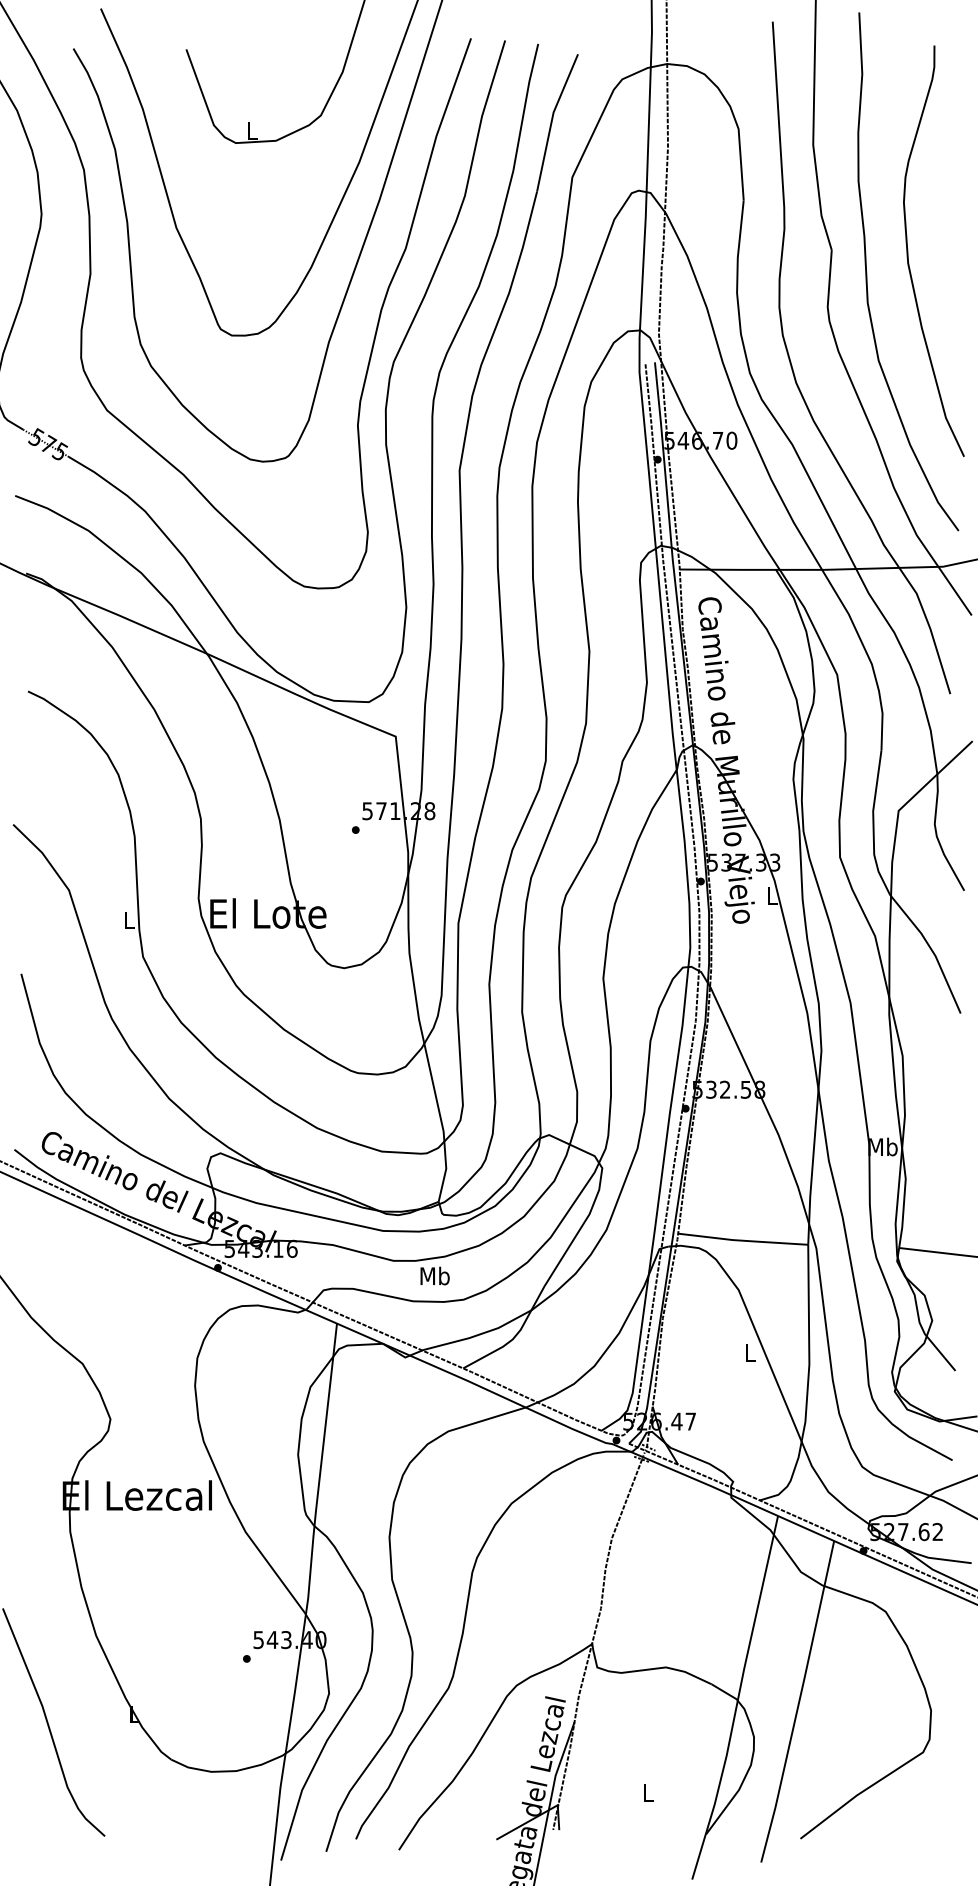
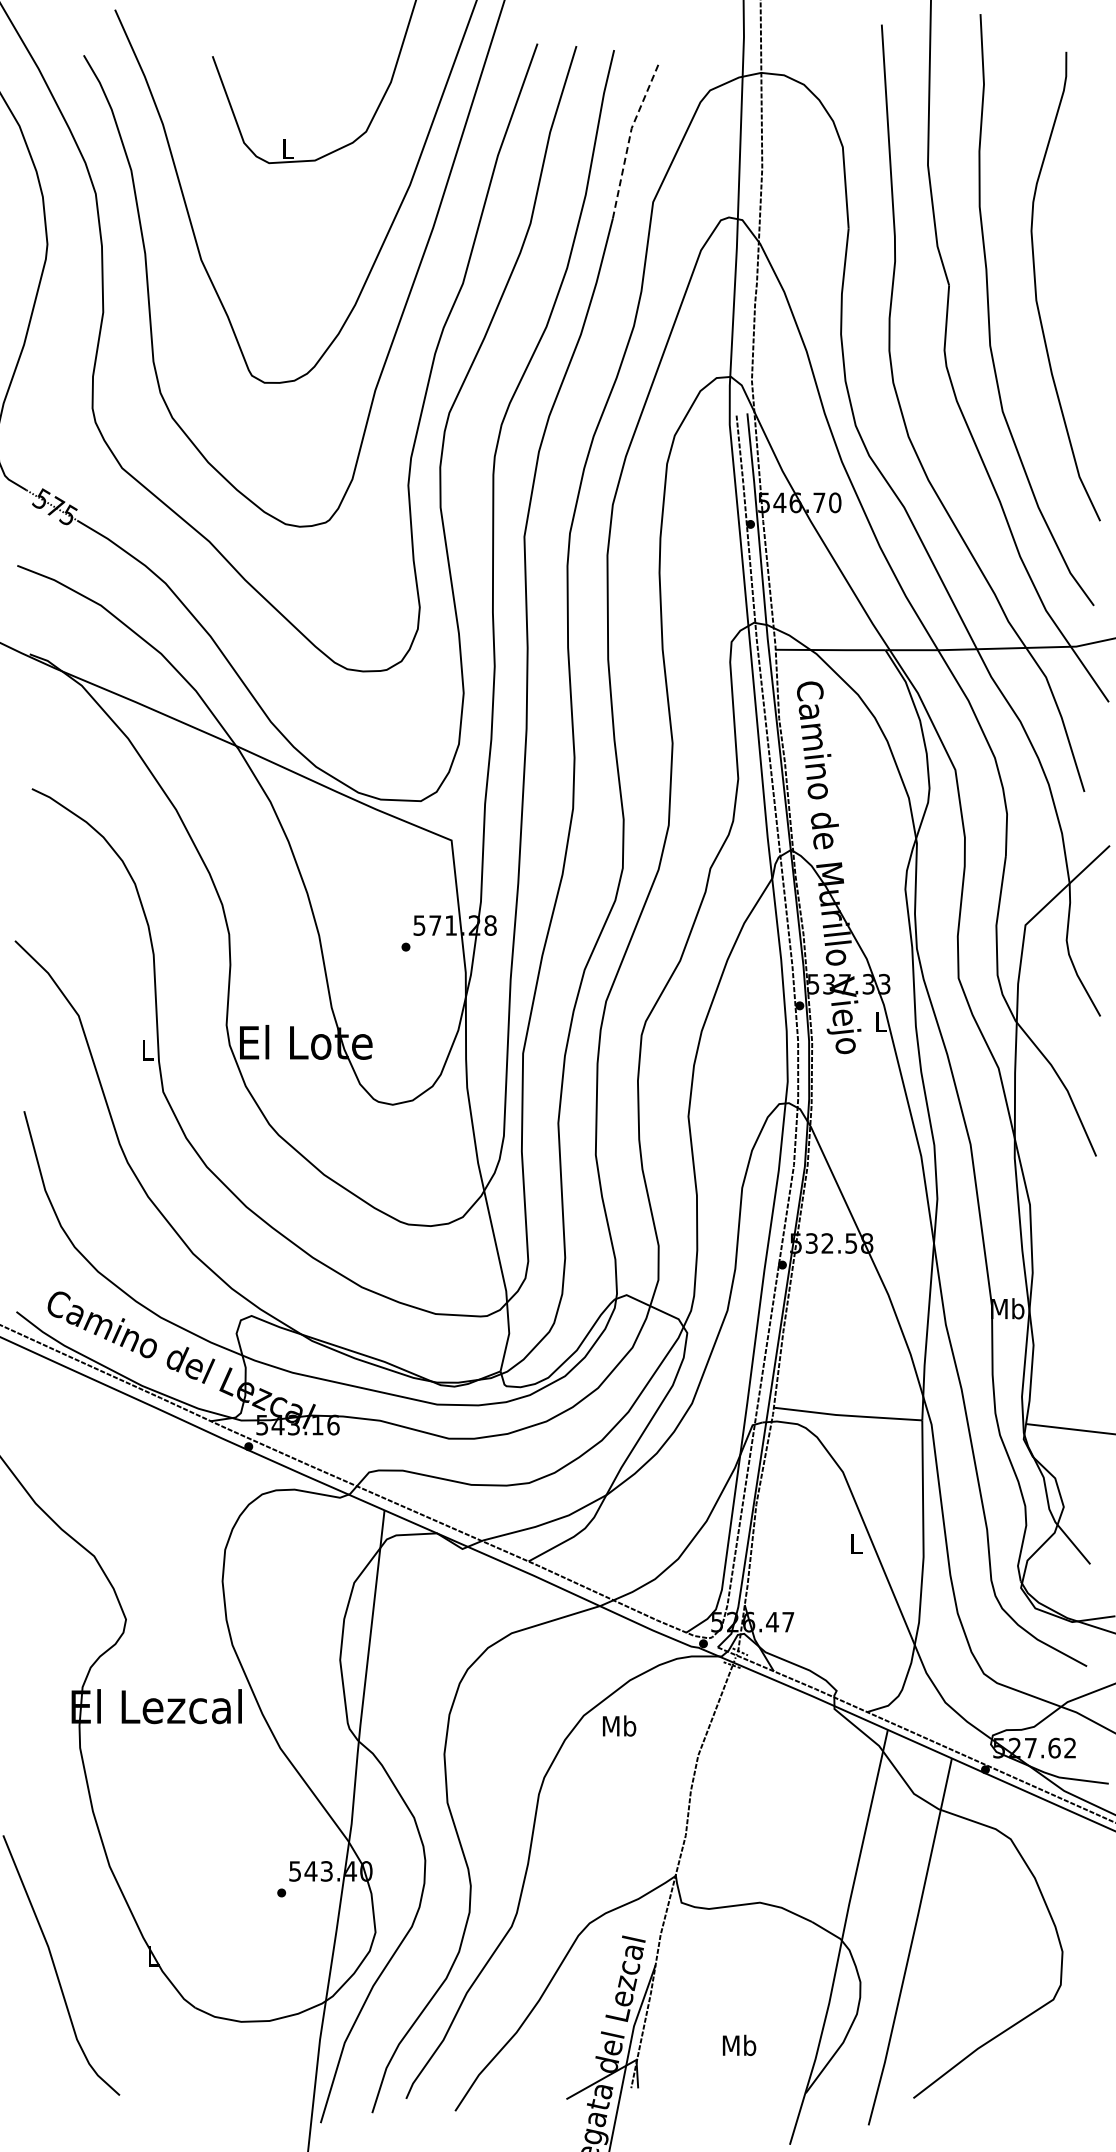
line: (551, 120) -> (629, 137), solid -> dashed
text: (435, 1275) -> (619, 1725), moved
text: (648, 1792) -> (739, 2045), L -> Mb

